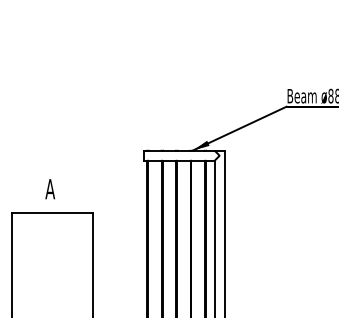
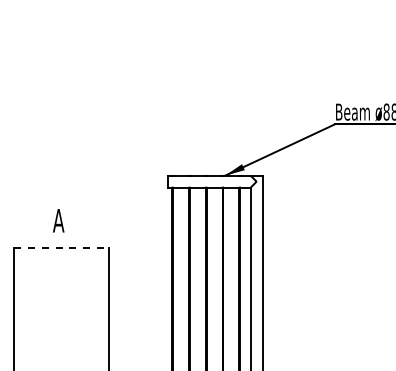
line: (53, 212) -> (62, 248), solid -> dashed

